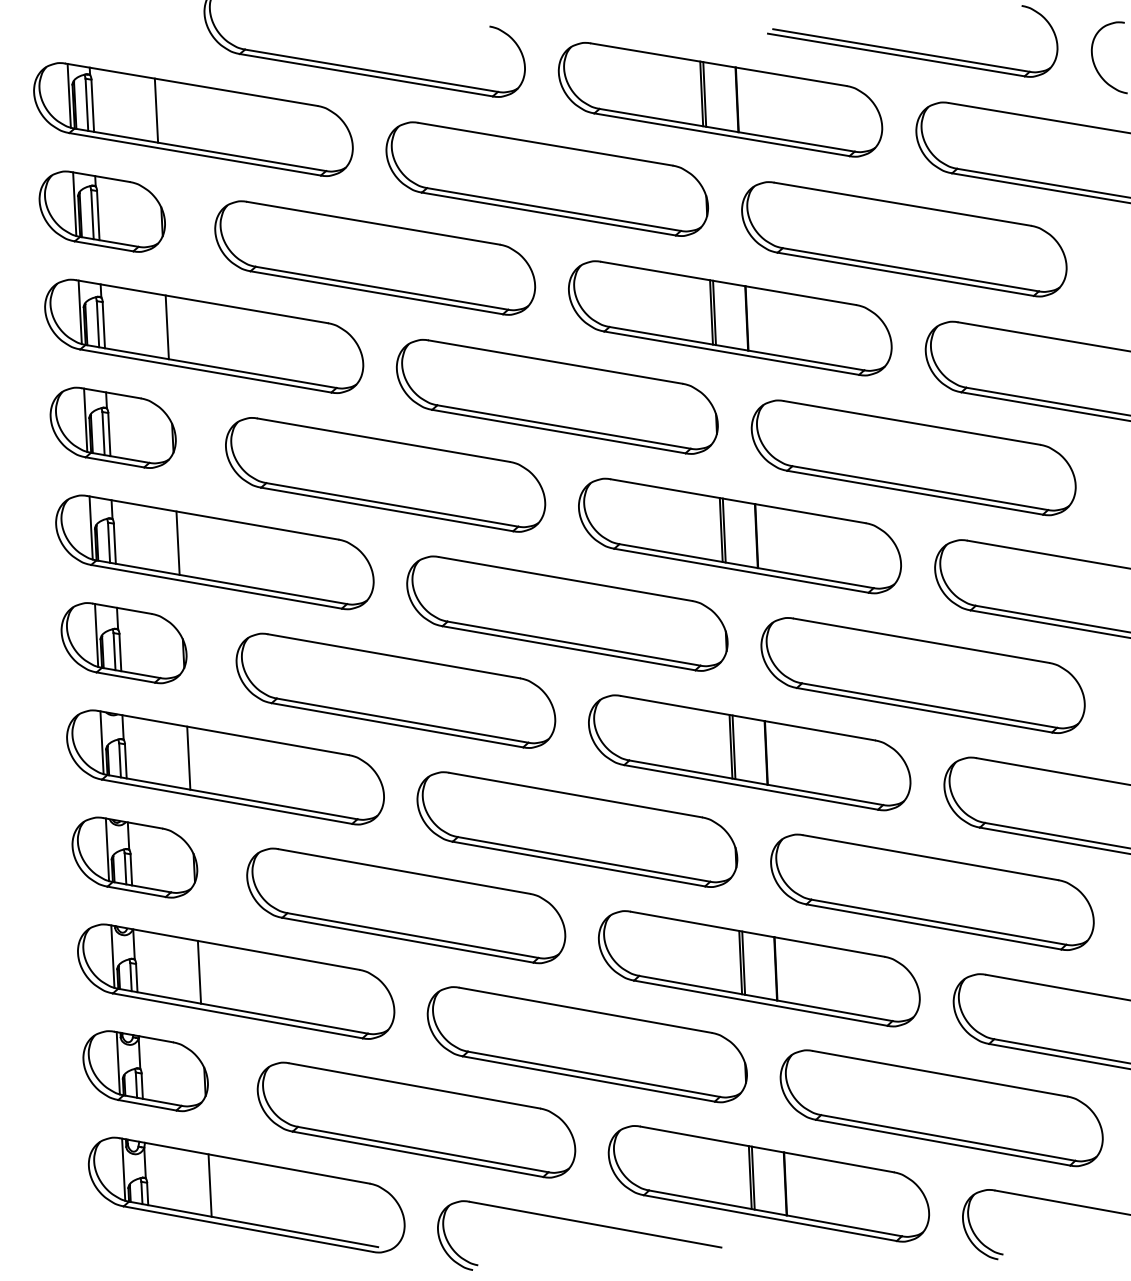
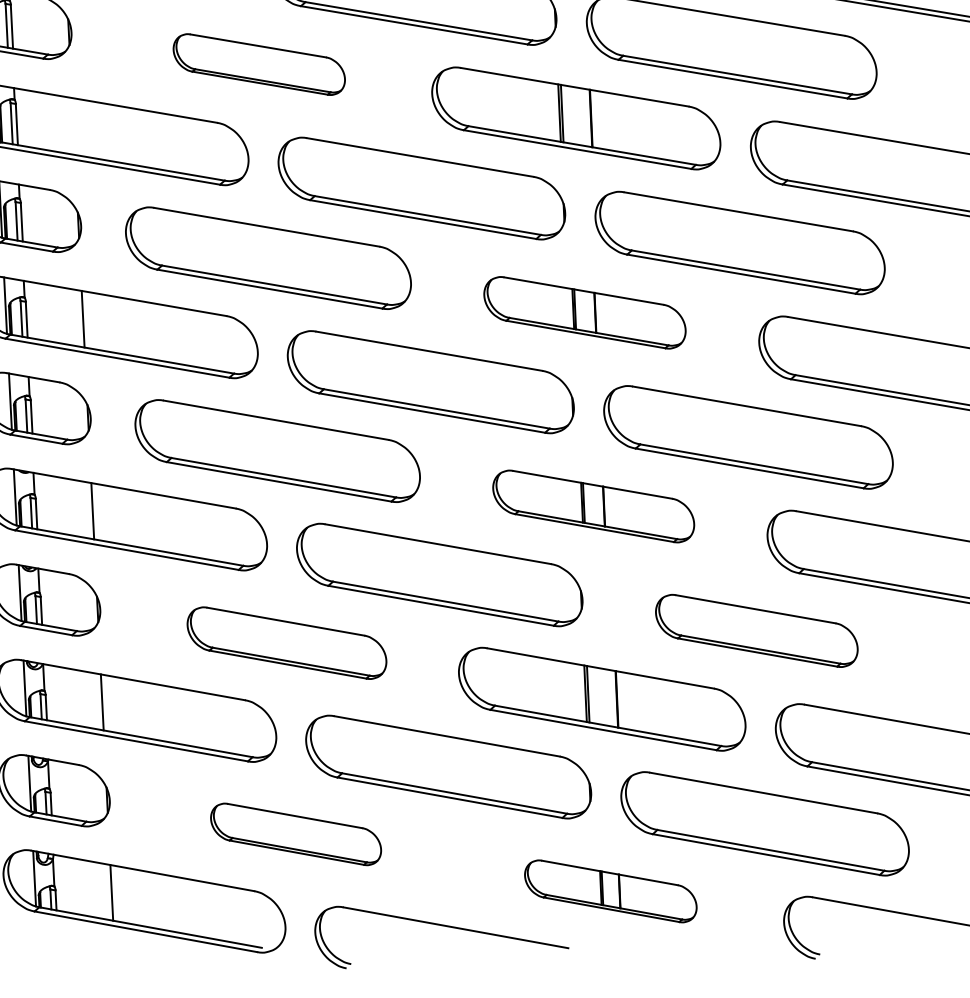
part: (375, 257) -> (259, 64), size x0.6
line: (166, 327) -> (72, 126), removed
part: (739, 535) -> (584, 312), size x0.7
part: (749, 752) -> (593, 506), size x0.7
part: (932, 891) -> (756, 630), size x0.7
part: (406, 905) -> (287, 642), size x0.7
part: (416, 1119) -> (296, 833), size x0.6
part: (768, 1183) -> (610, 891), size x0.6

